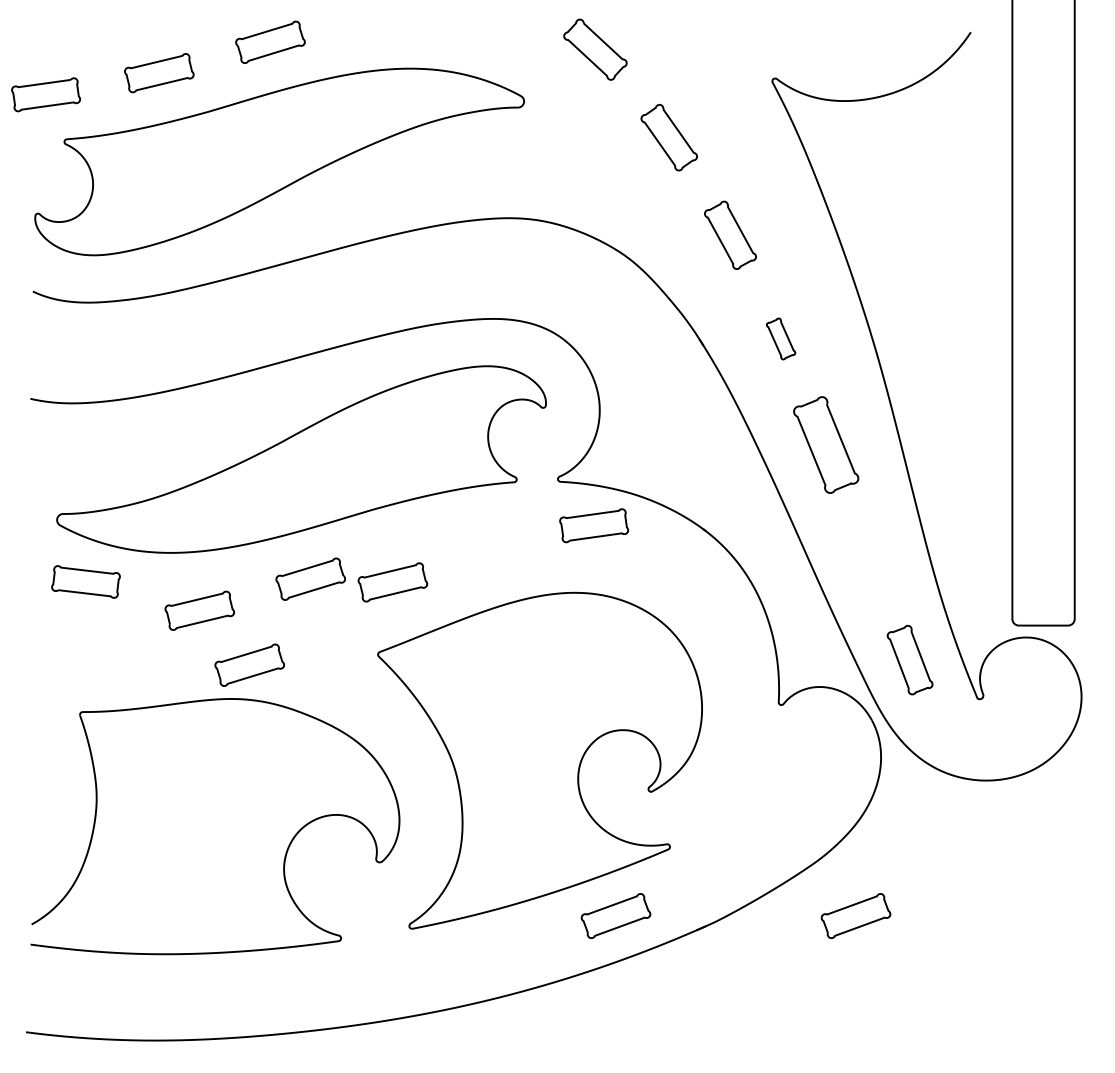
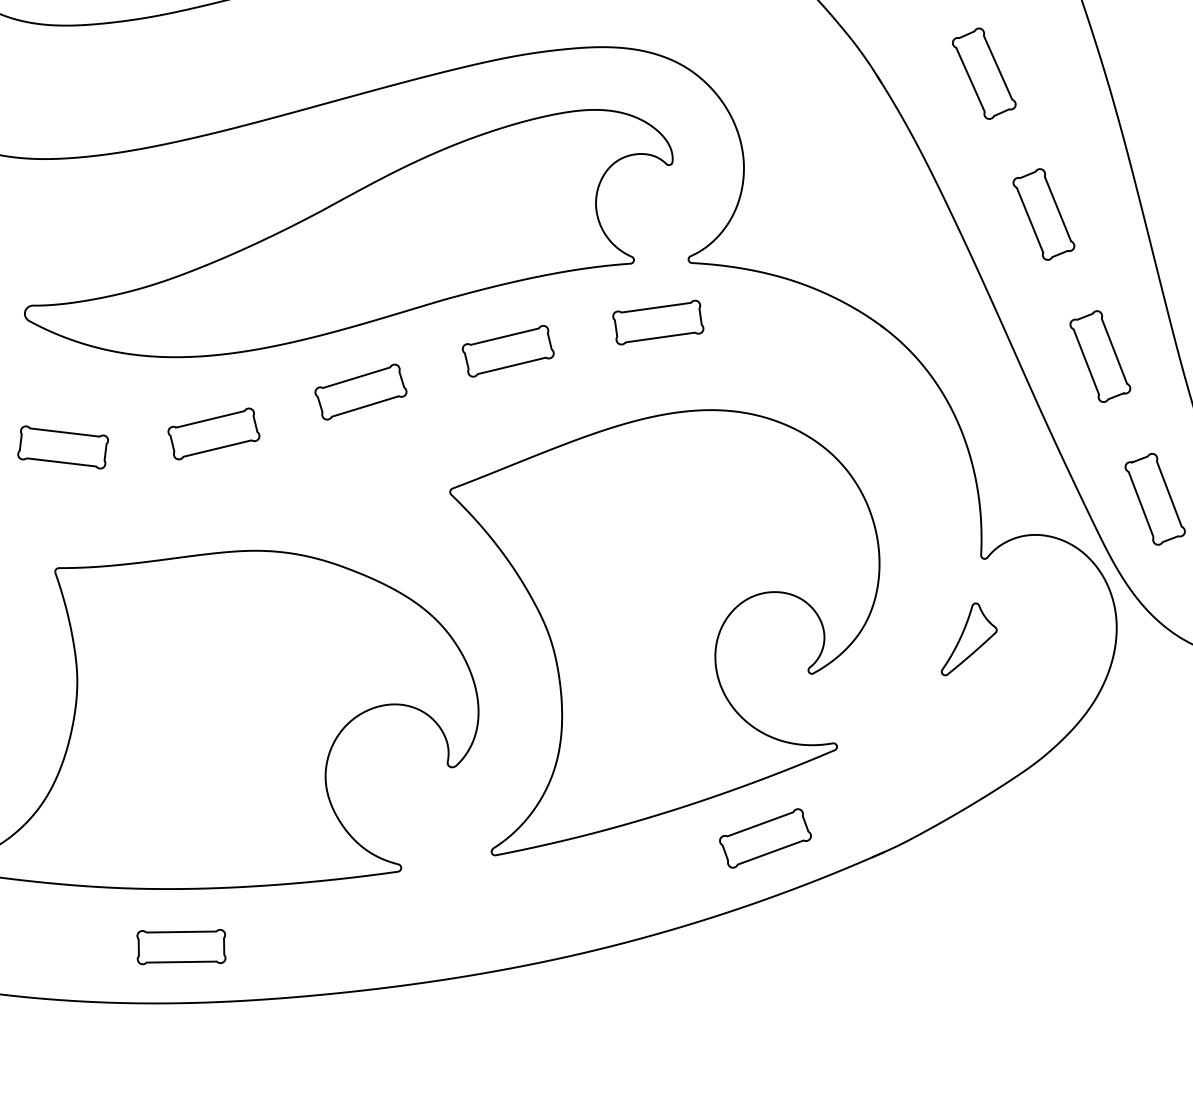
part: (780, 338) -> (983, 73), size x1.67
part: (825, 445) -> (1043, 214), size x0.71
part: (594, 525) -> (658, 322), moved
part: (868, 552) -> (1100, 356), added
part: (85, 581) -> (62, 446), moved
part: (392, 582) -> (507, 351), moved
part: (249, 664) -> (279, 505), removed
part: (769, 765) -> (968, 638), added
part: (855, 915) -> (1082, 837), removed
part: (175, 997) -> (181, 946), added

